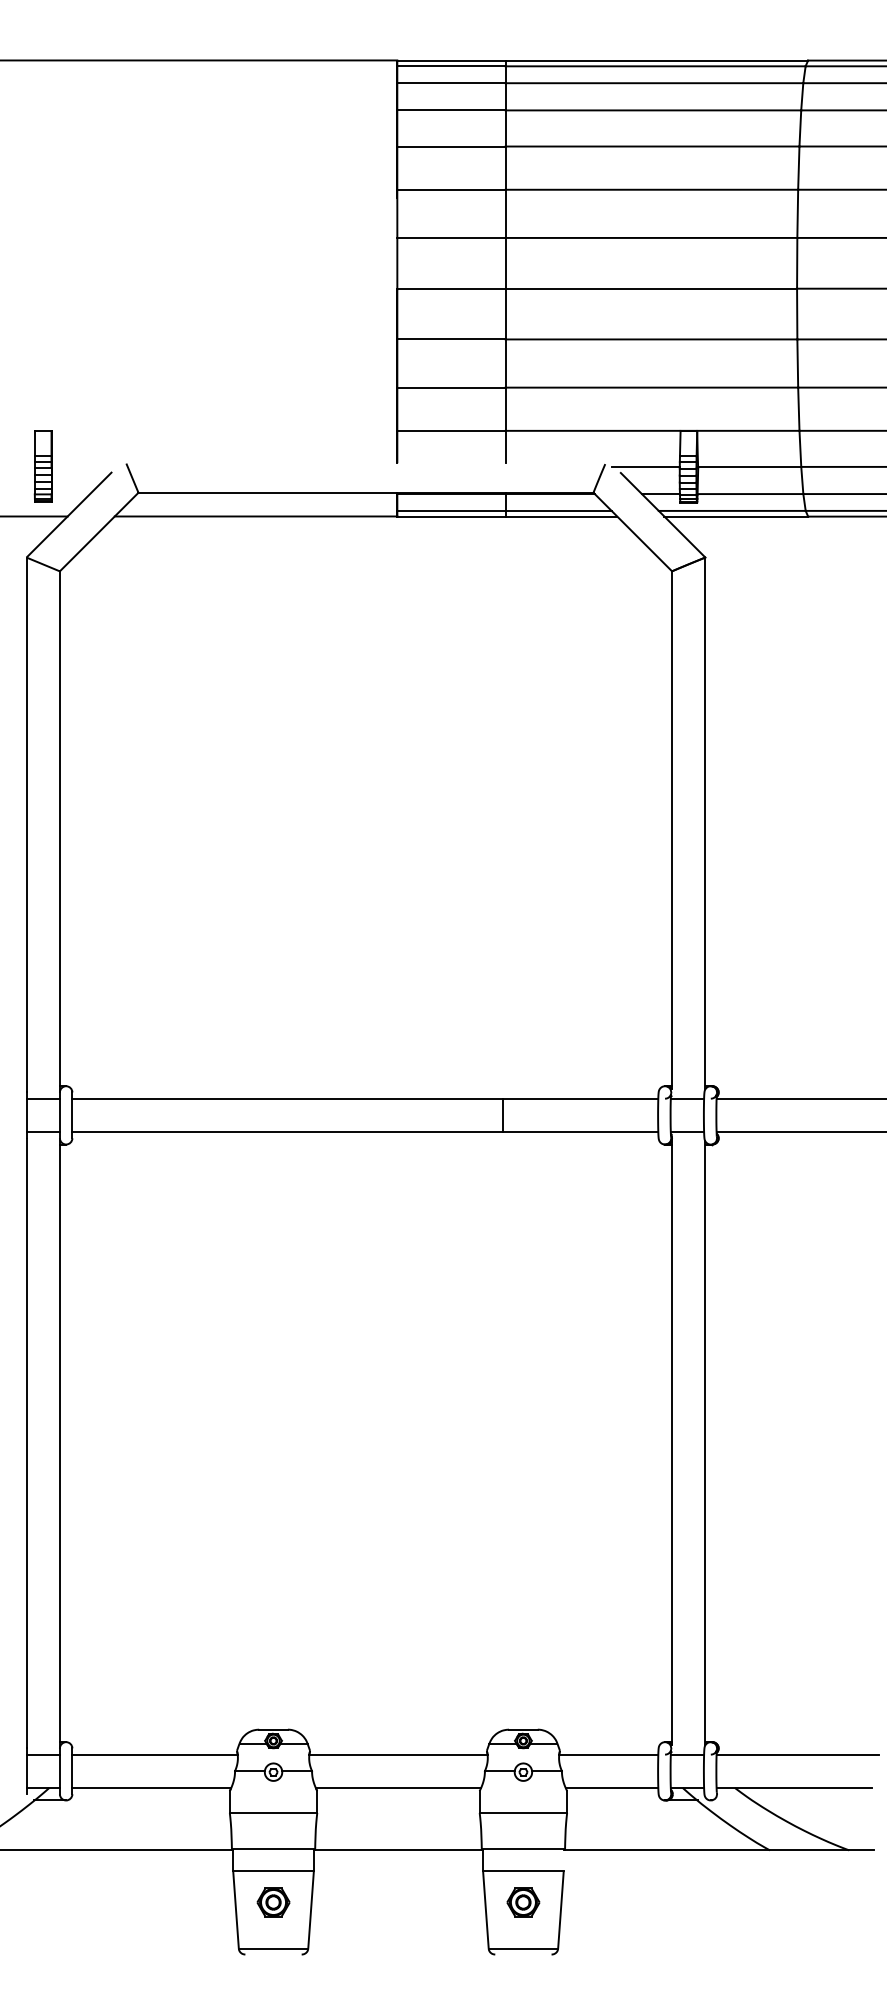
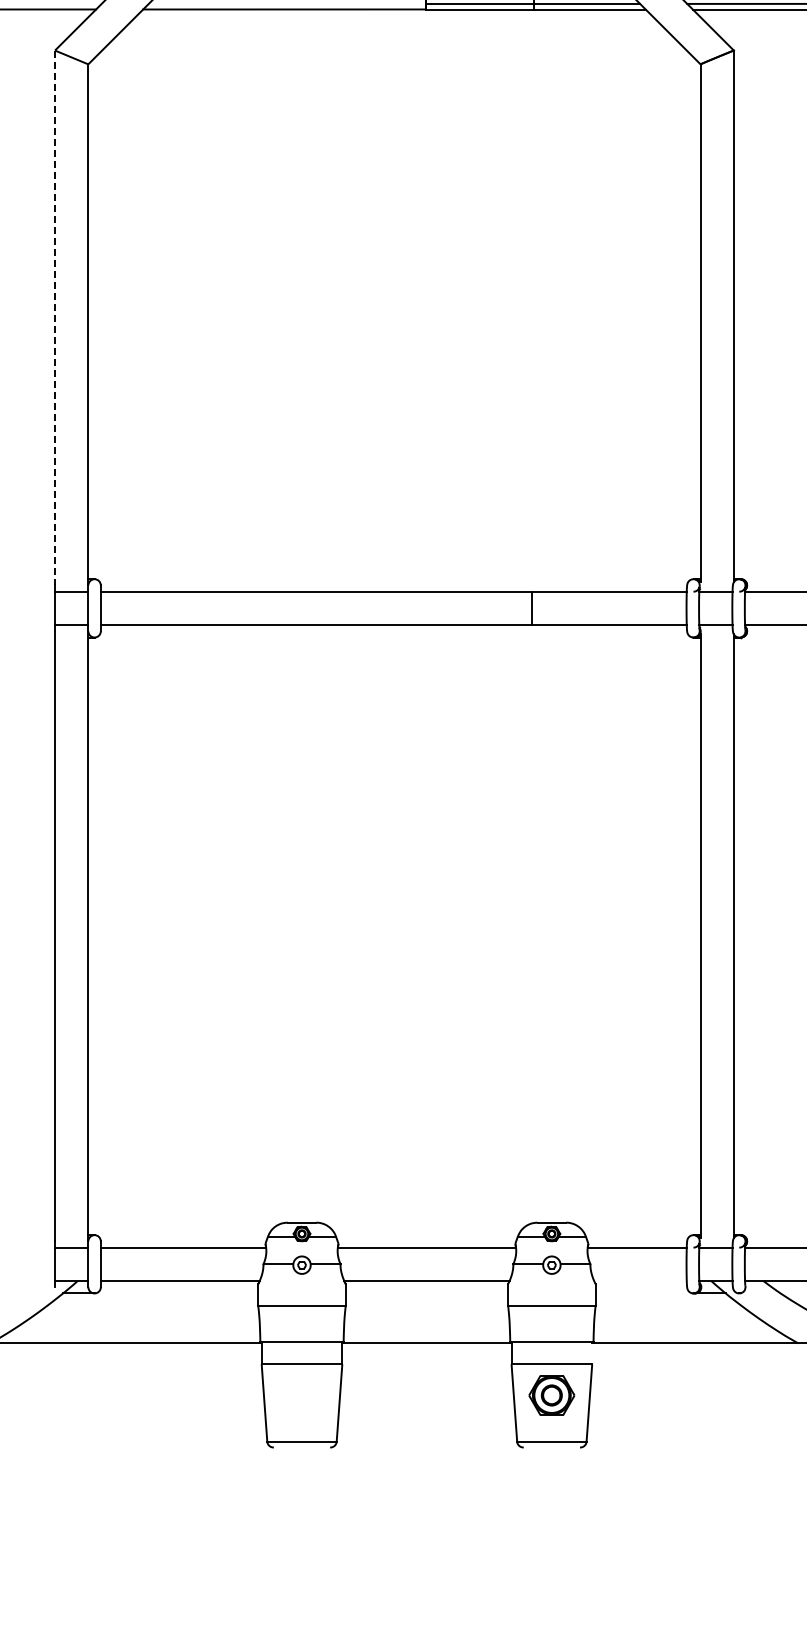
line: (26, 825) -> (54, 318), solid -> dashed
line: (611, 1787) -> (639, 1280), removed
part: (273, 1902) -> (301, 1395), removed
part: (523, 1902) -> (551, 1395), size x1.4

